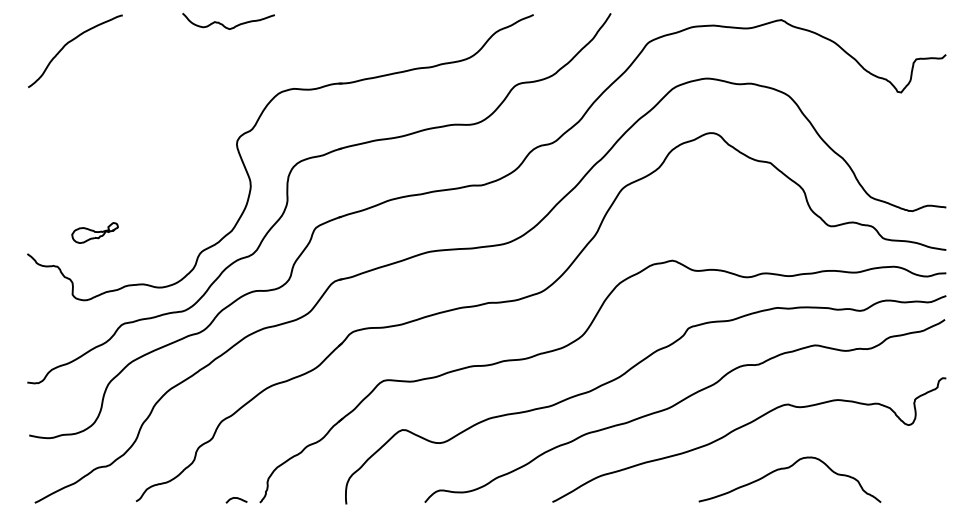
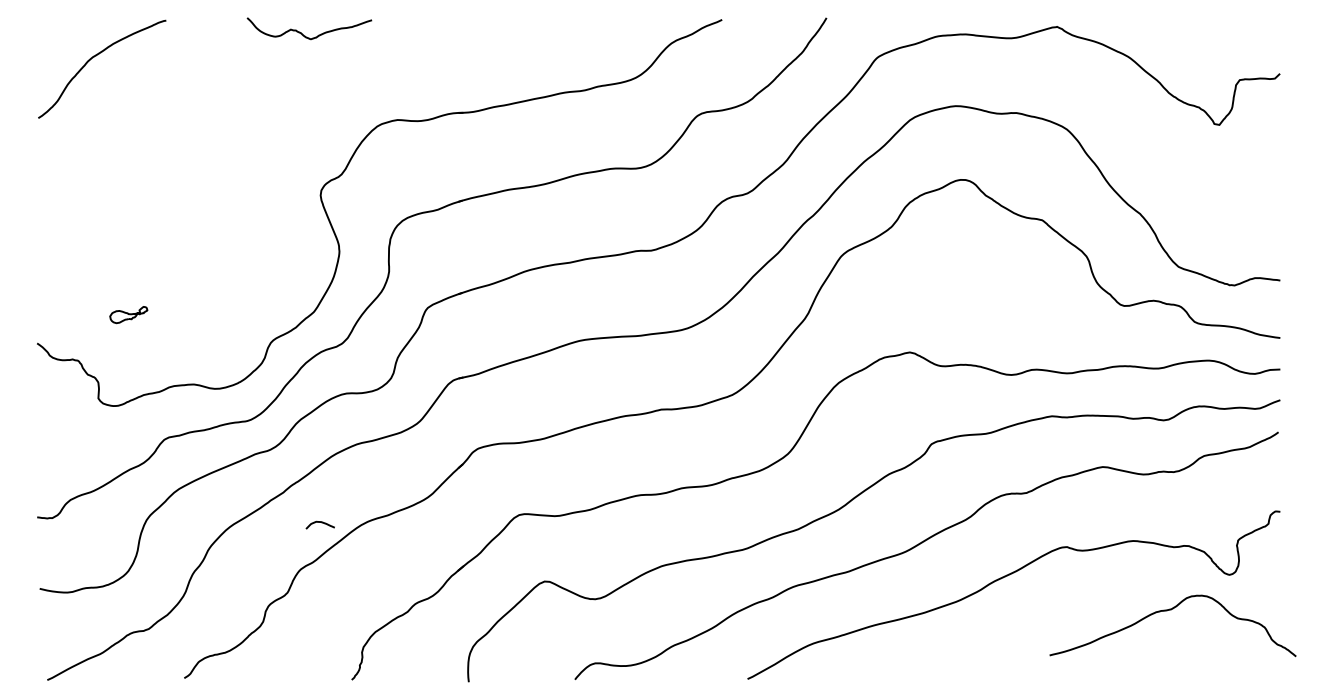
part: (94, 232) -> (128, 314), size x0.6
curve: (785, 469) -> (1166, 611), moved
curve: (237, 499) -> (321, 524), moved

